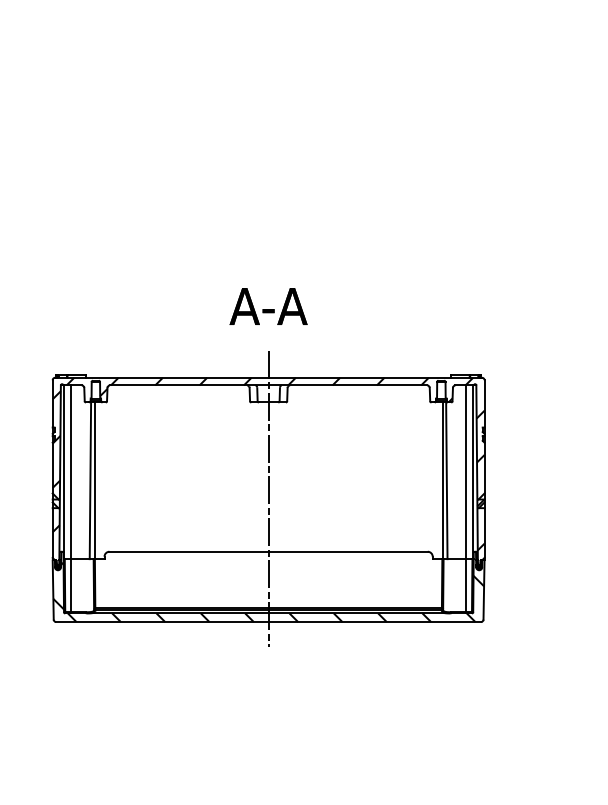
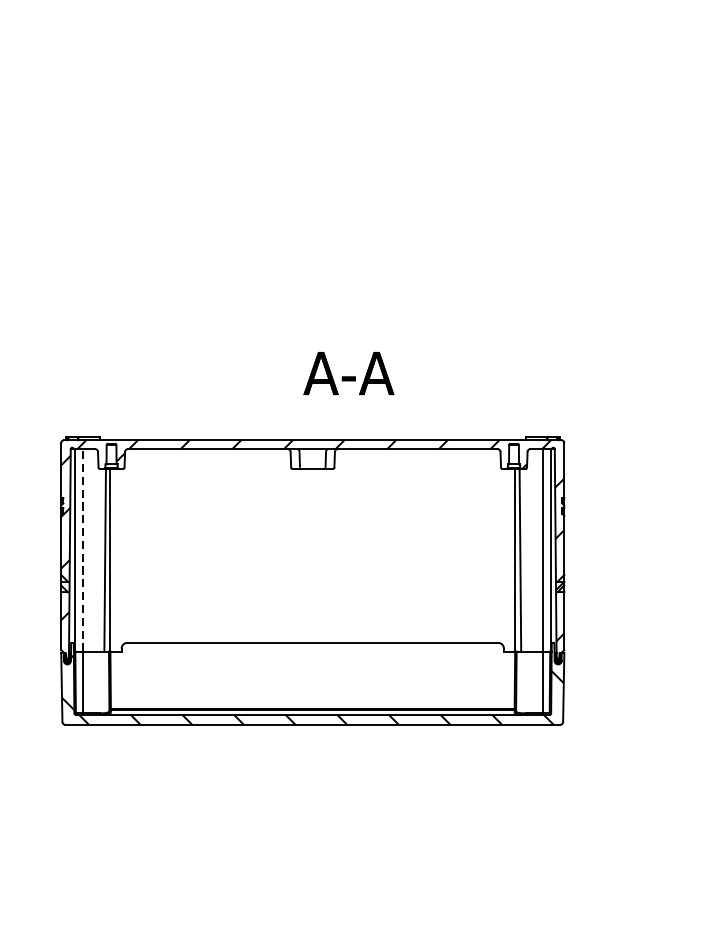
text: (268, 306) -> (348, 373), moved
line: (71, 472) -> (83, 550), solid -> dashed
line: (268, 498) -> (312, 580), removed

